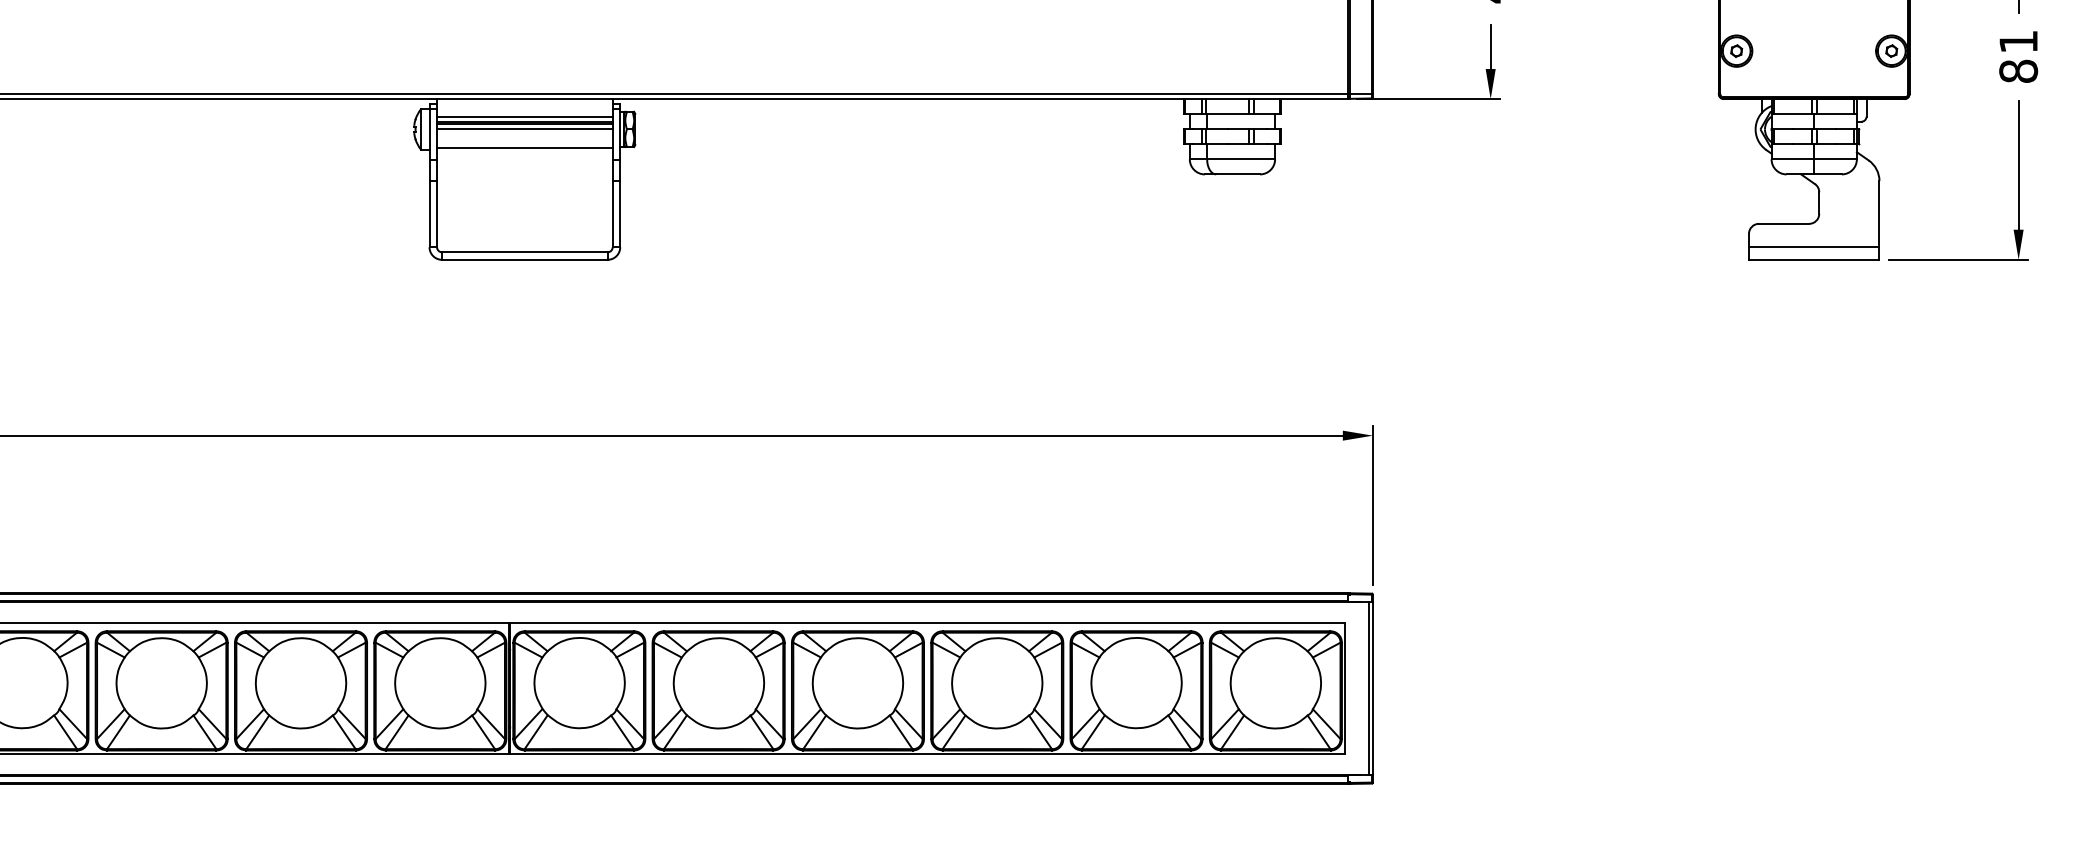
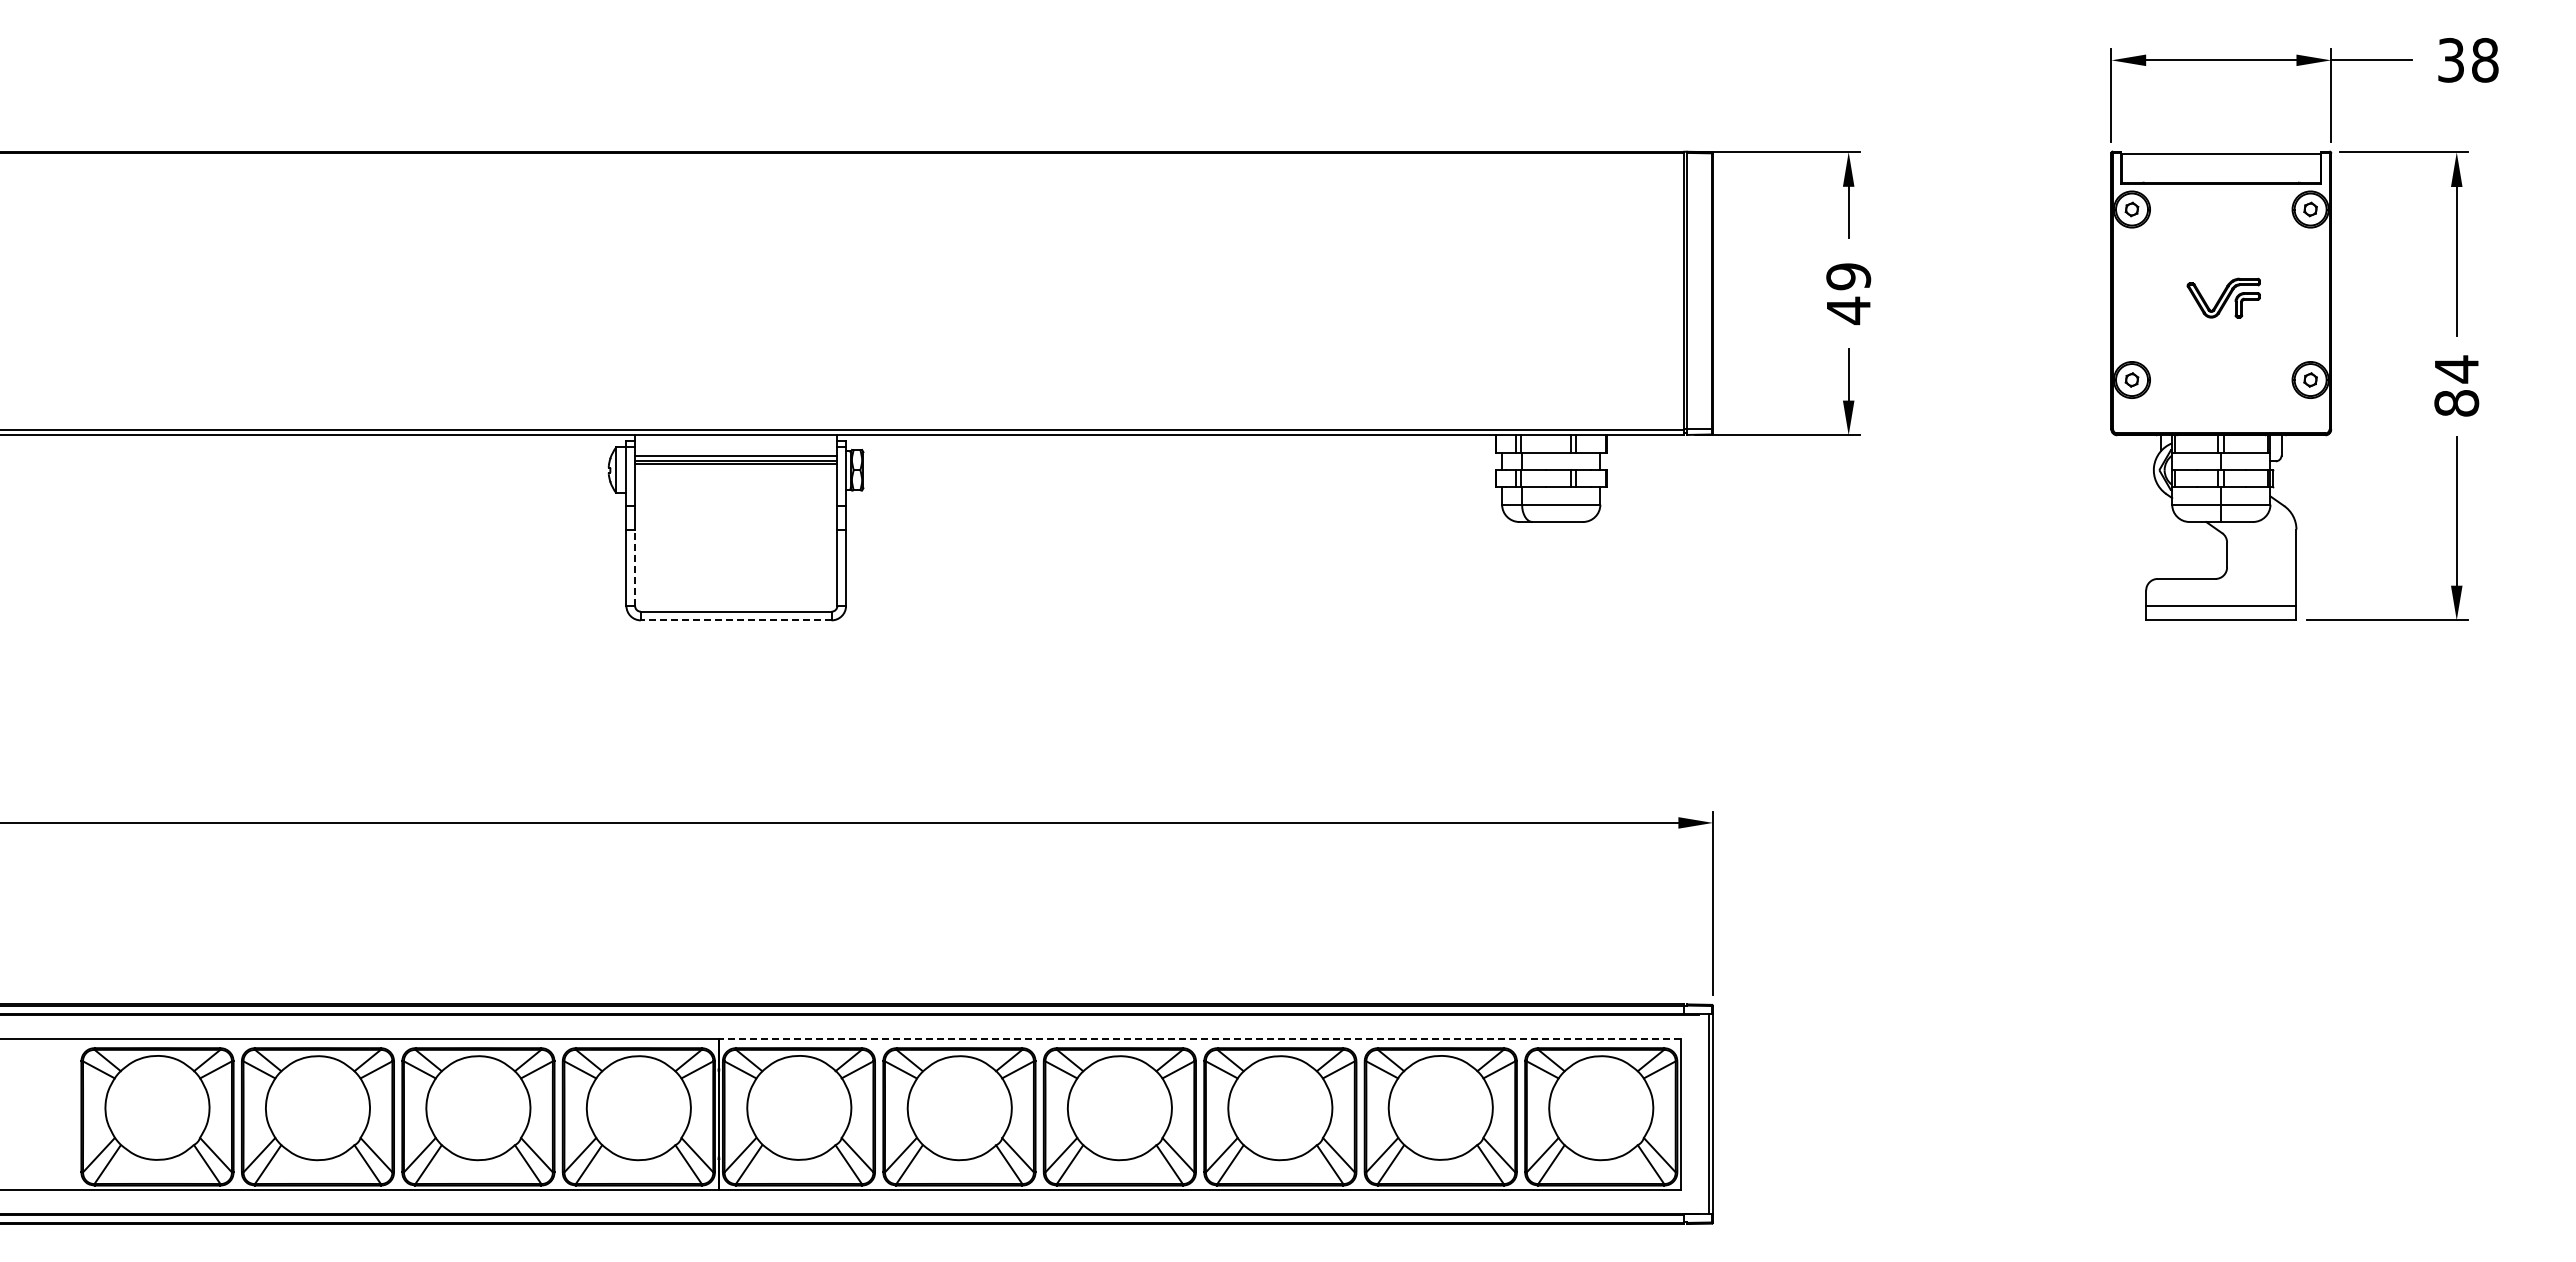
text: (2018, 42) -> (2456, 369), 81 -> 84
line: (525, 129) -> (736, 470), removed
line: (525, 147) -> (736, 491), removed
line: (437, 213) -> (635, 567), solid -> dashed
line: (524, 259) -> (735, 620), solid -> dashed
line: (927, 622) -> (1200, 1038), solid -> dashed

